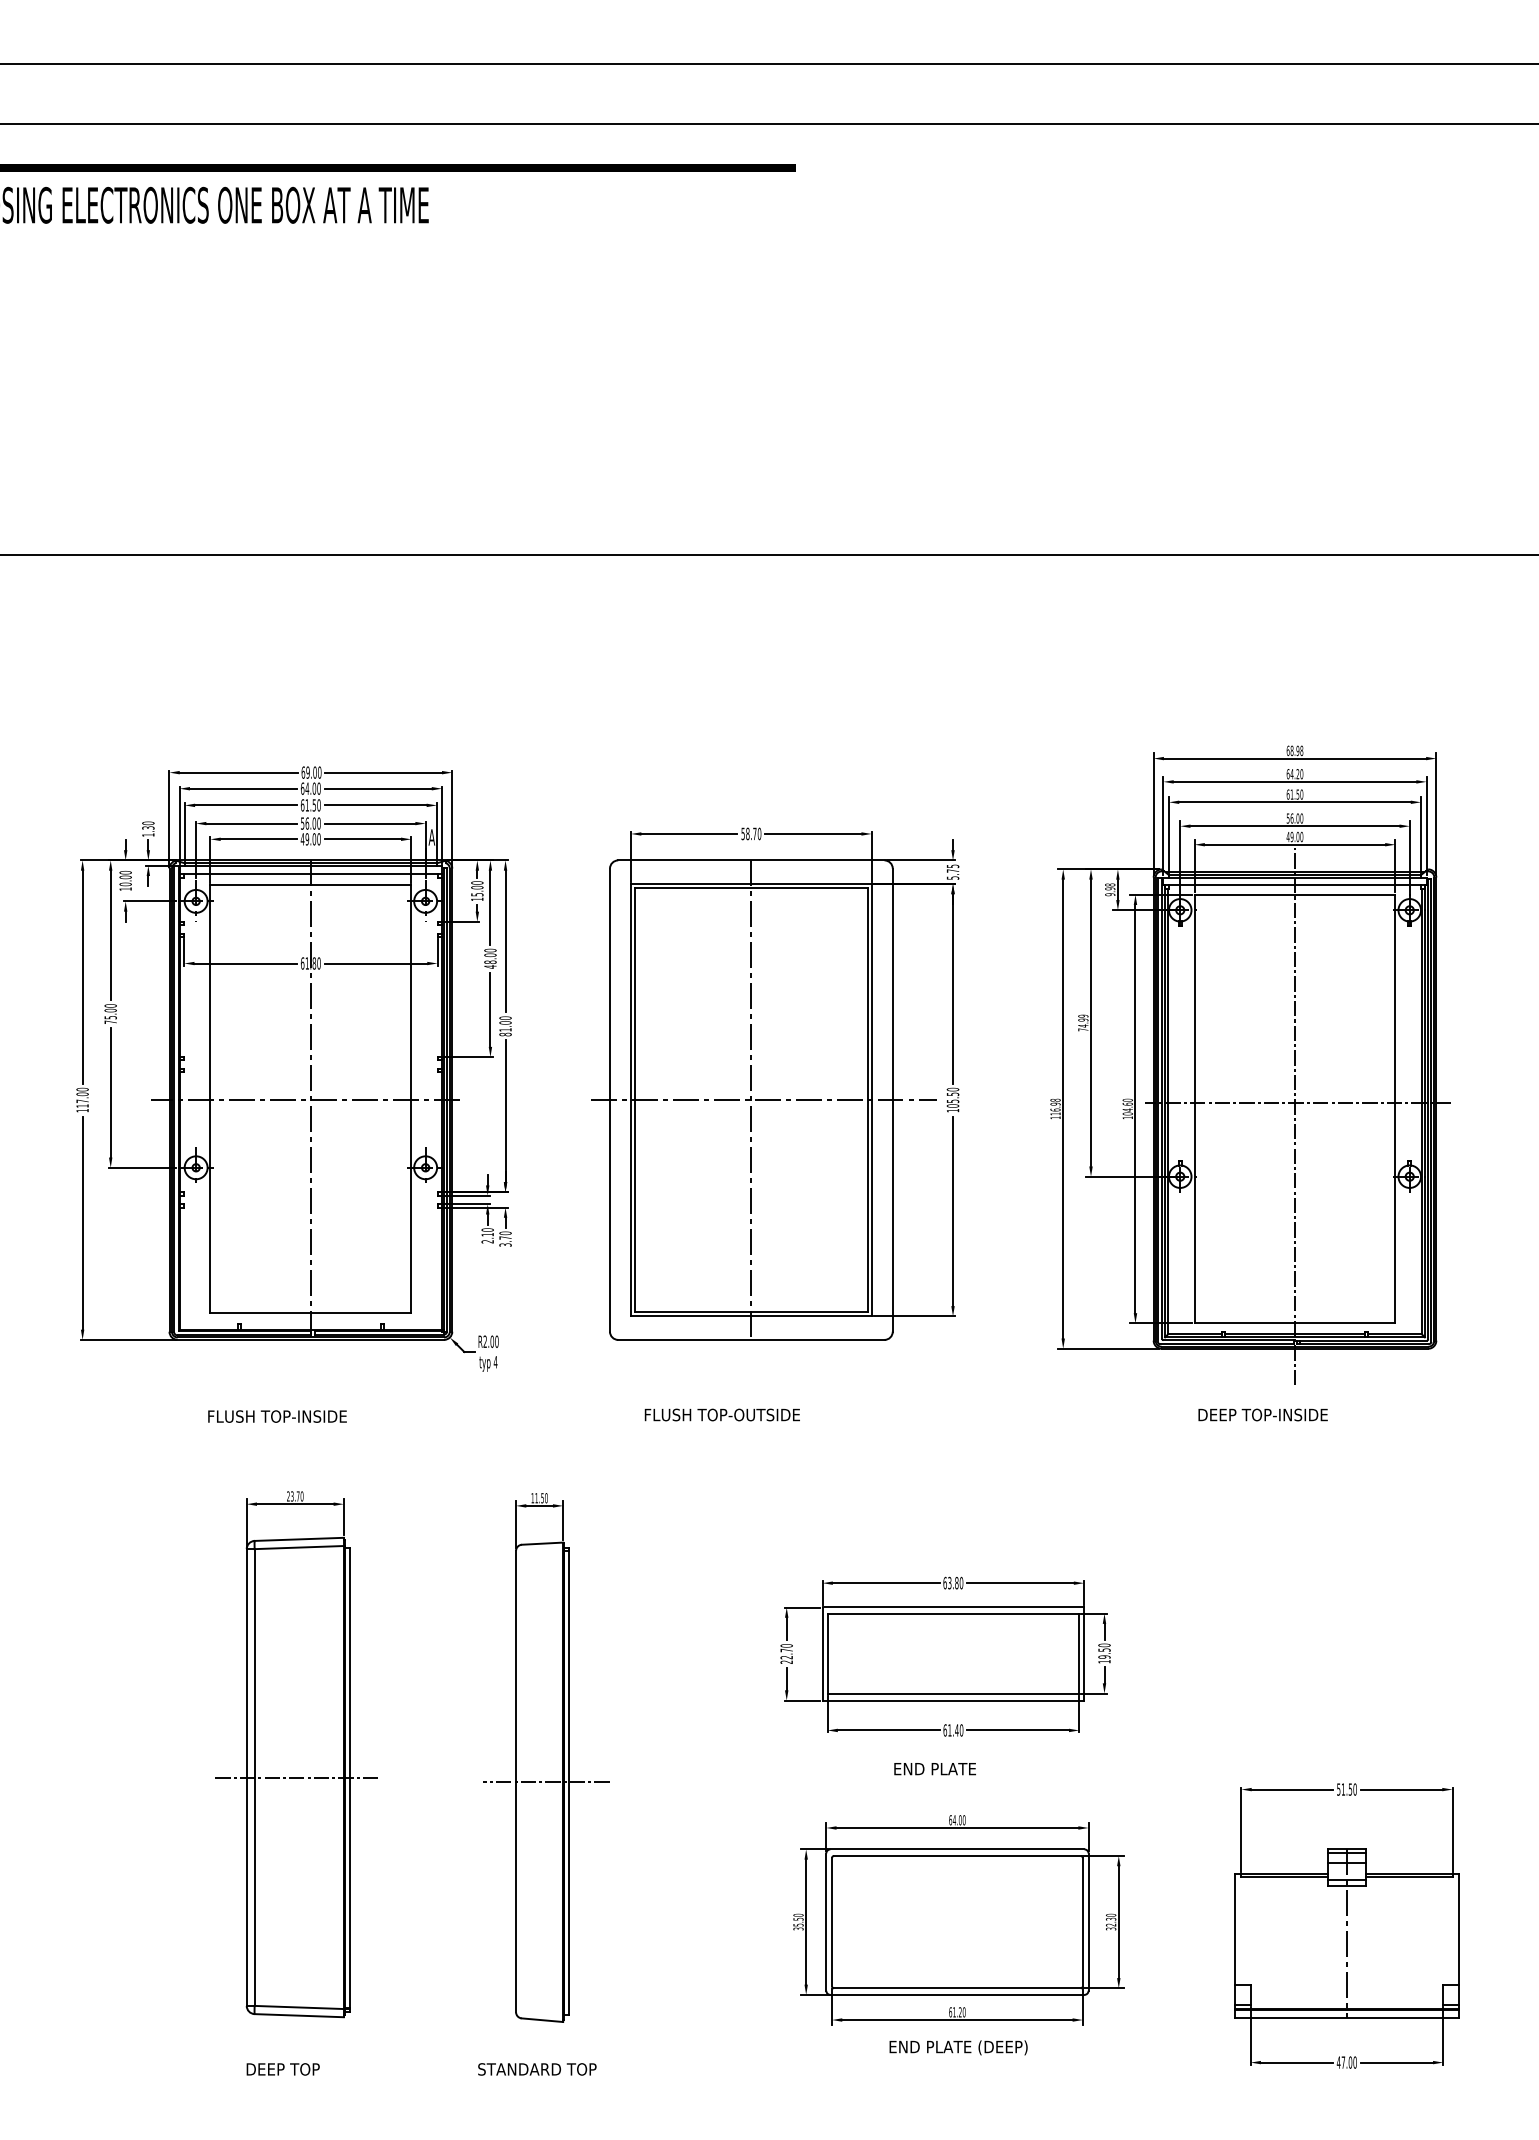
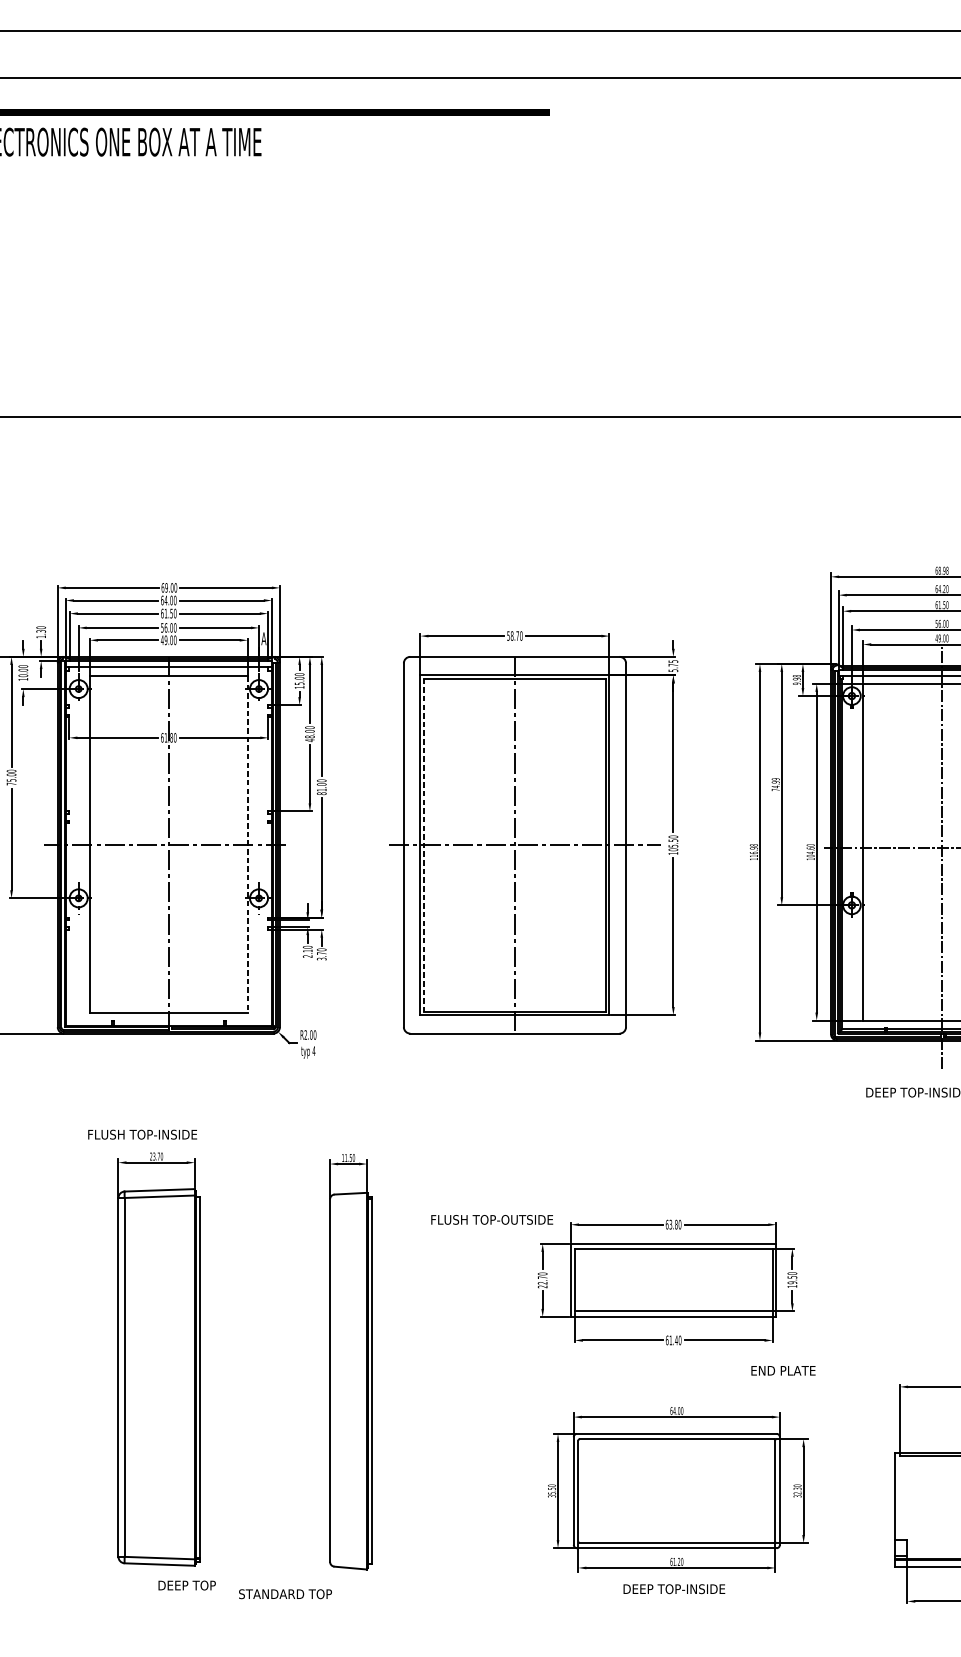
line: (411, 1099) -> (247, 844), solid -> dashed
line: (635, 1100) -> (423, 845), solid -> dashed
text: (721, 1414) -> (491, 1219), moved
text: (277, 1416) -> (142, 1134), moved
text: (934, 1769) -> (782, 1371), moved
line: (296, 1777) -> (157, 1377), removed
line: (545, 1781) -> (353, 1380), removed
text: (959, 2047) -> (678, 1589), END PLATE (DEEP) -> DEEP TOP-INSIDE
text: (282, 2069) -> (186, 1585), moved
text: (537, 2069) -> (285, 1594), moved

